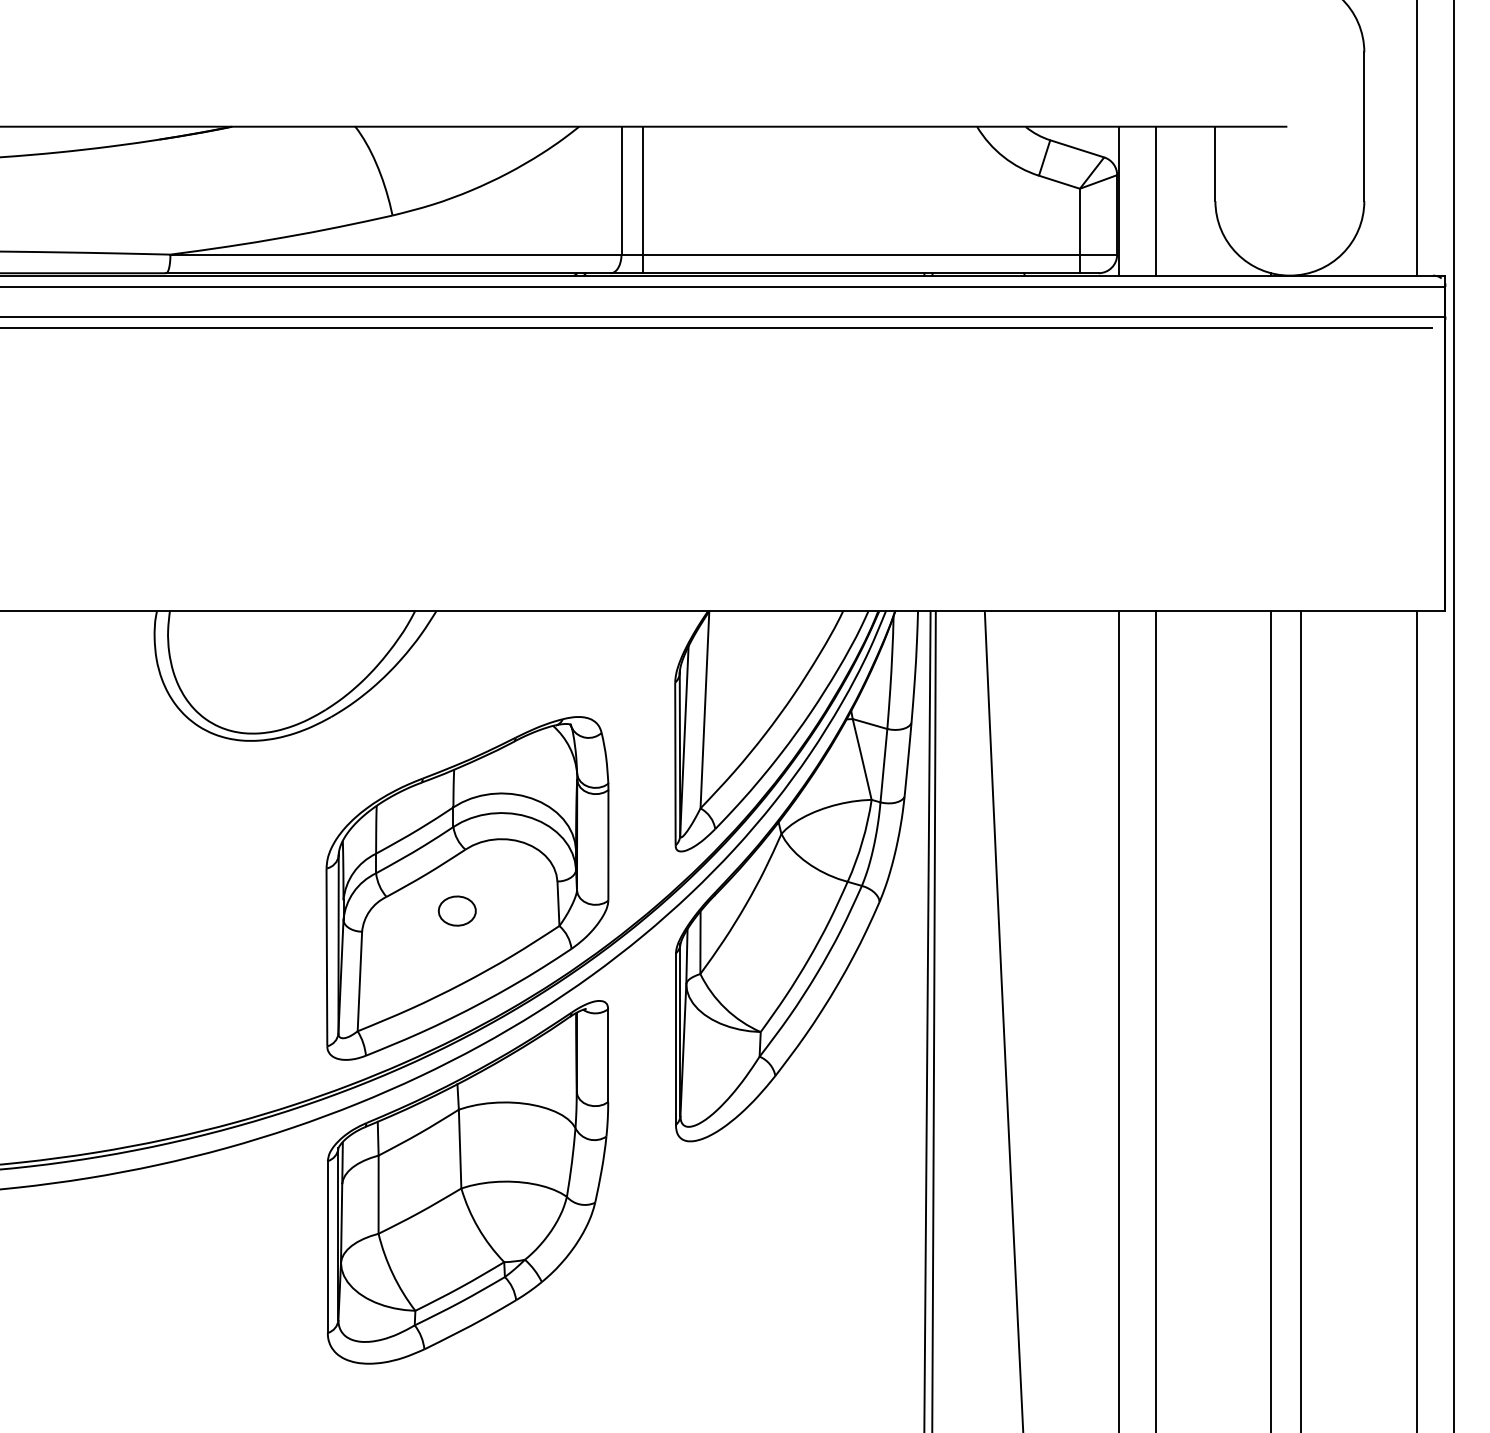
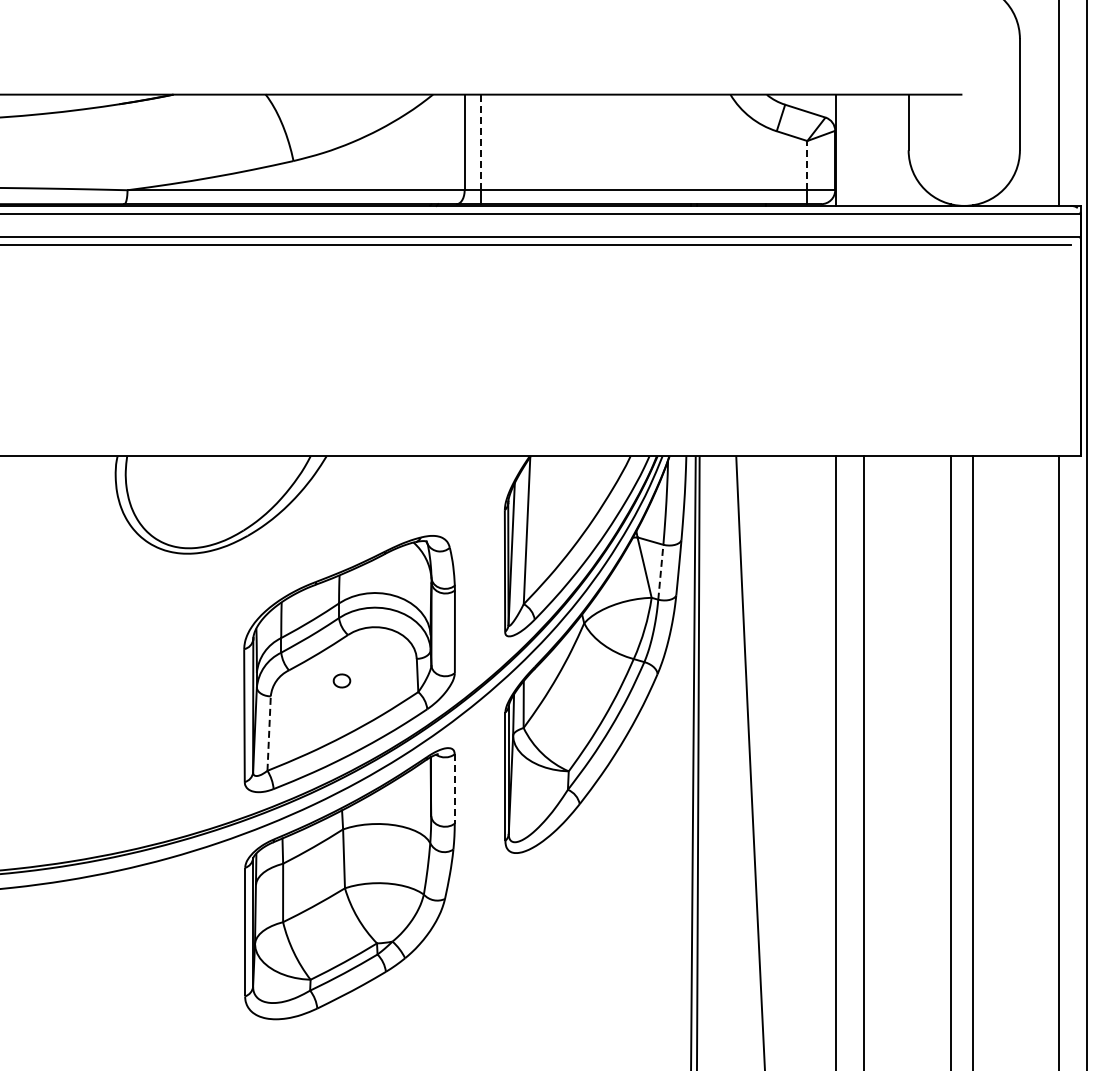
line: (642, 190) -> (480, 142), solid -> dashed
line: (1156, 200) -> (864, 149), removed
line: (1080, 221) -> (807, 165), solid -> dashed
line: (883, 765) -> (660, 572), solid -> dashed
part: (456, 910) -> (341, 680), size x0.6
line: (360, 981) -> (269, 733), solid -> dashed
line: (607, 1056) -> (454, 789), solid -> dashed

